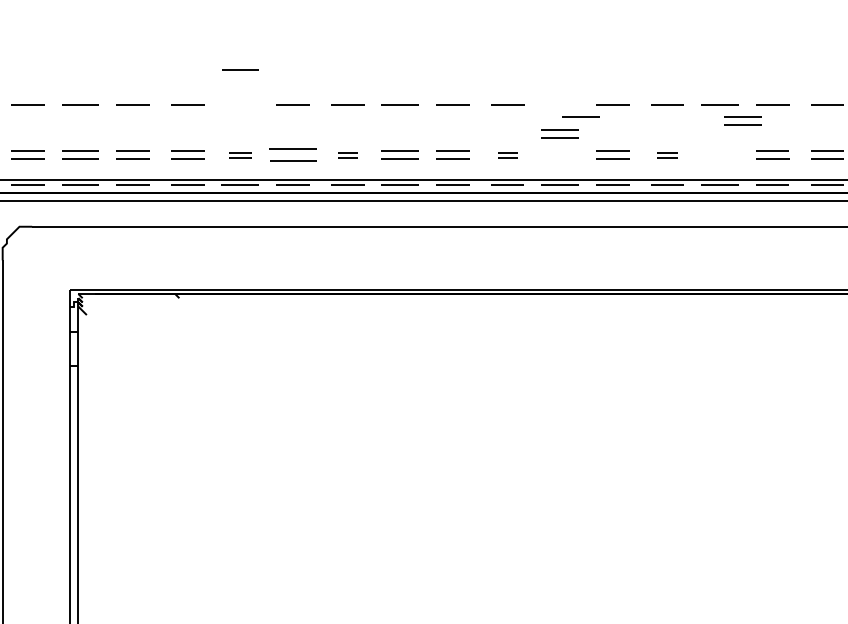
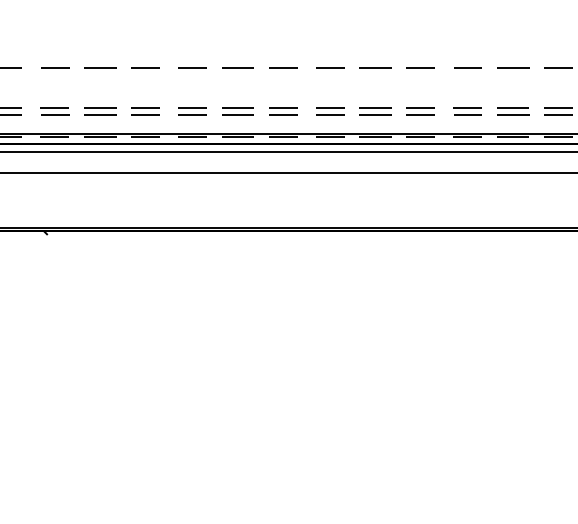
line: (240, 69) -> (100, 68), moved
line: (580, 116) -> (374, 68), moved
part: (742, 120) -> (512, 111), moved
part: (559, 133) -> (374, 111), moved
part: (239, 154) -> (99, 111), size x1.67
part: (292, 154) -> (145, 111), size x0.71
part: (347, 154) -> (192, 111), size x1.67
part: (507, 154) -> (330, 111), size x1.67
part: (667, 154) -> (467, 111), size x1.67

